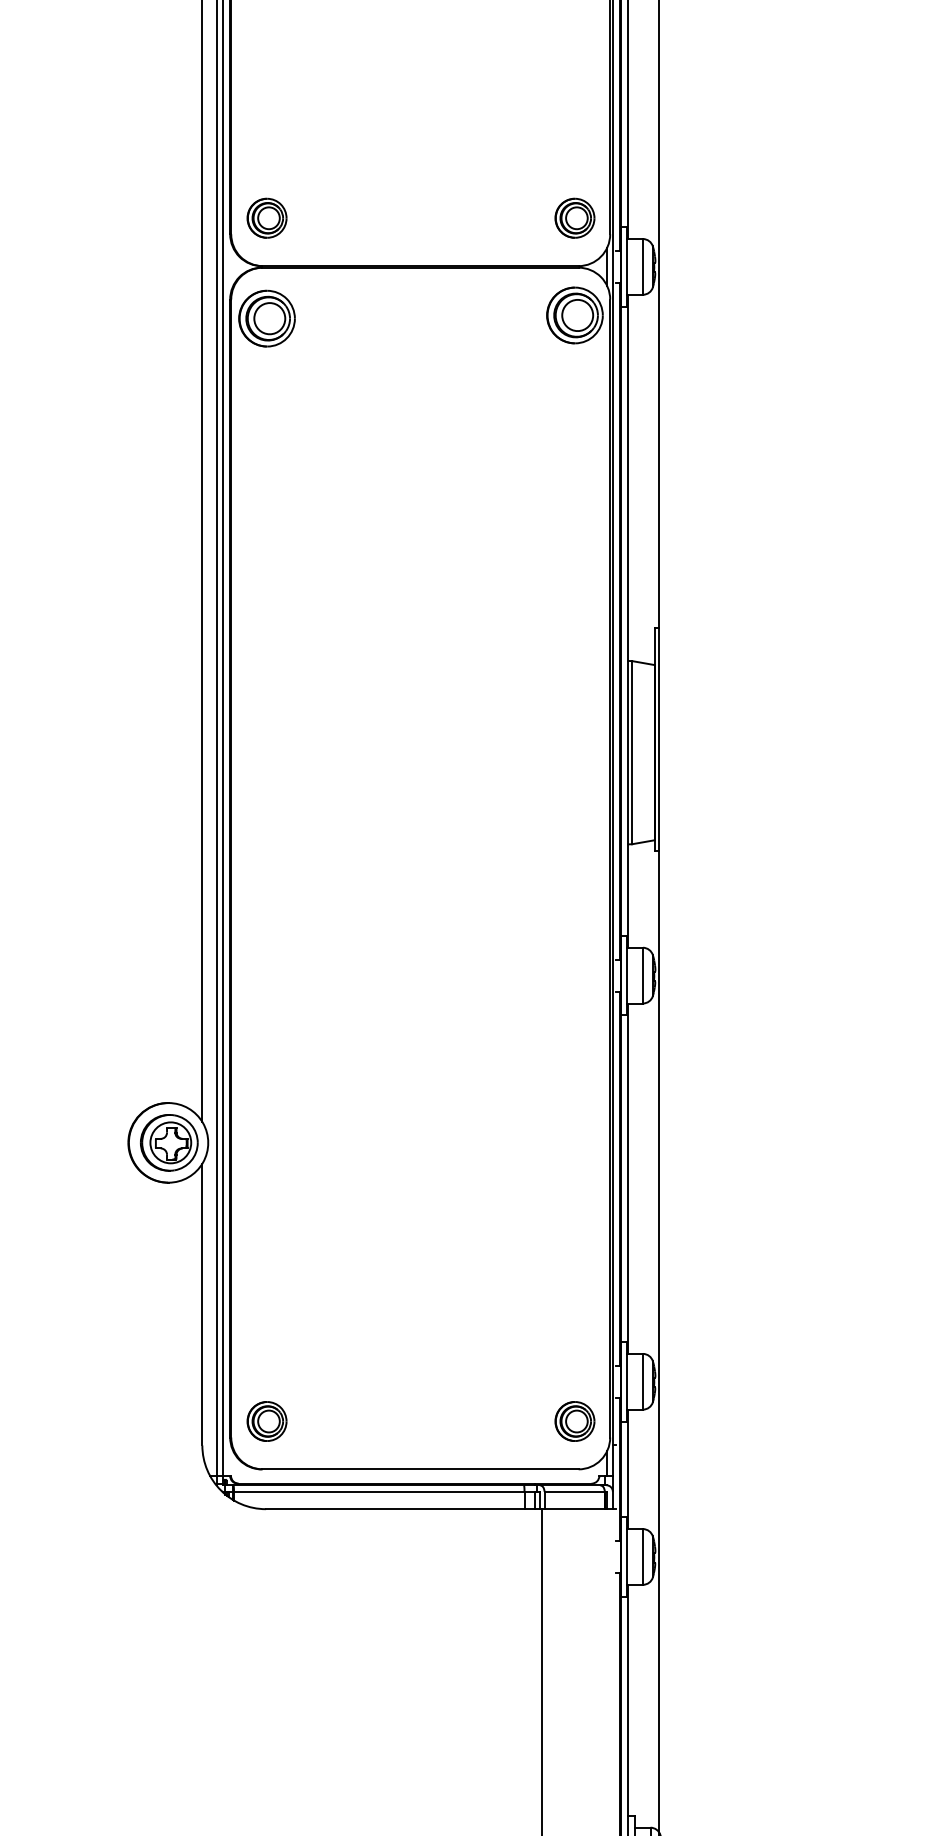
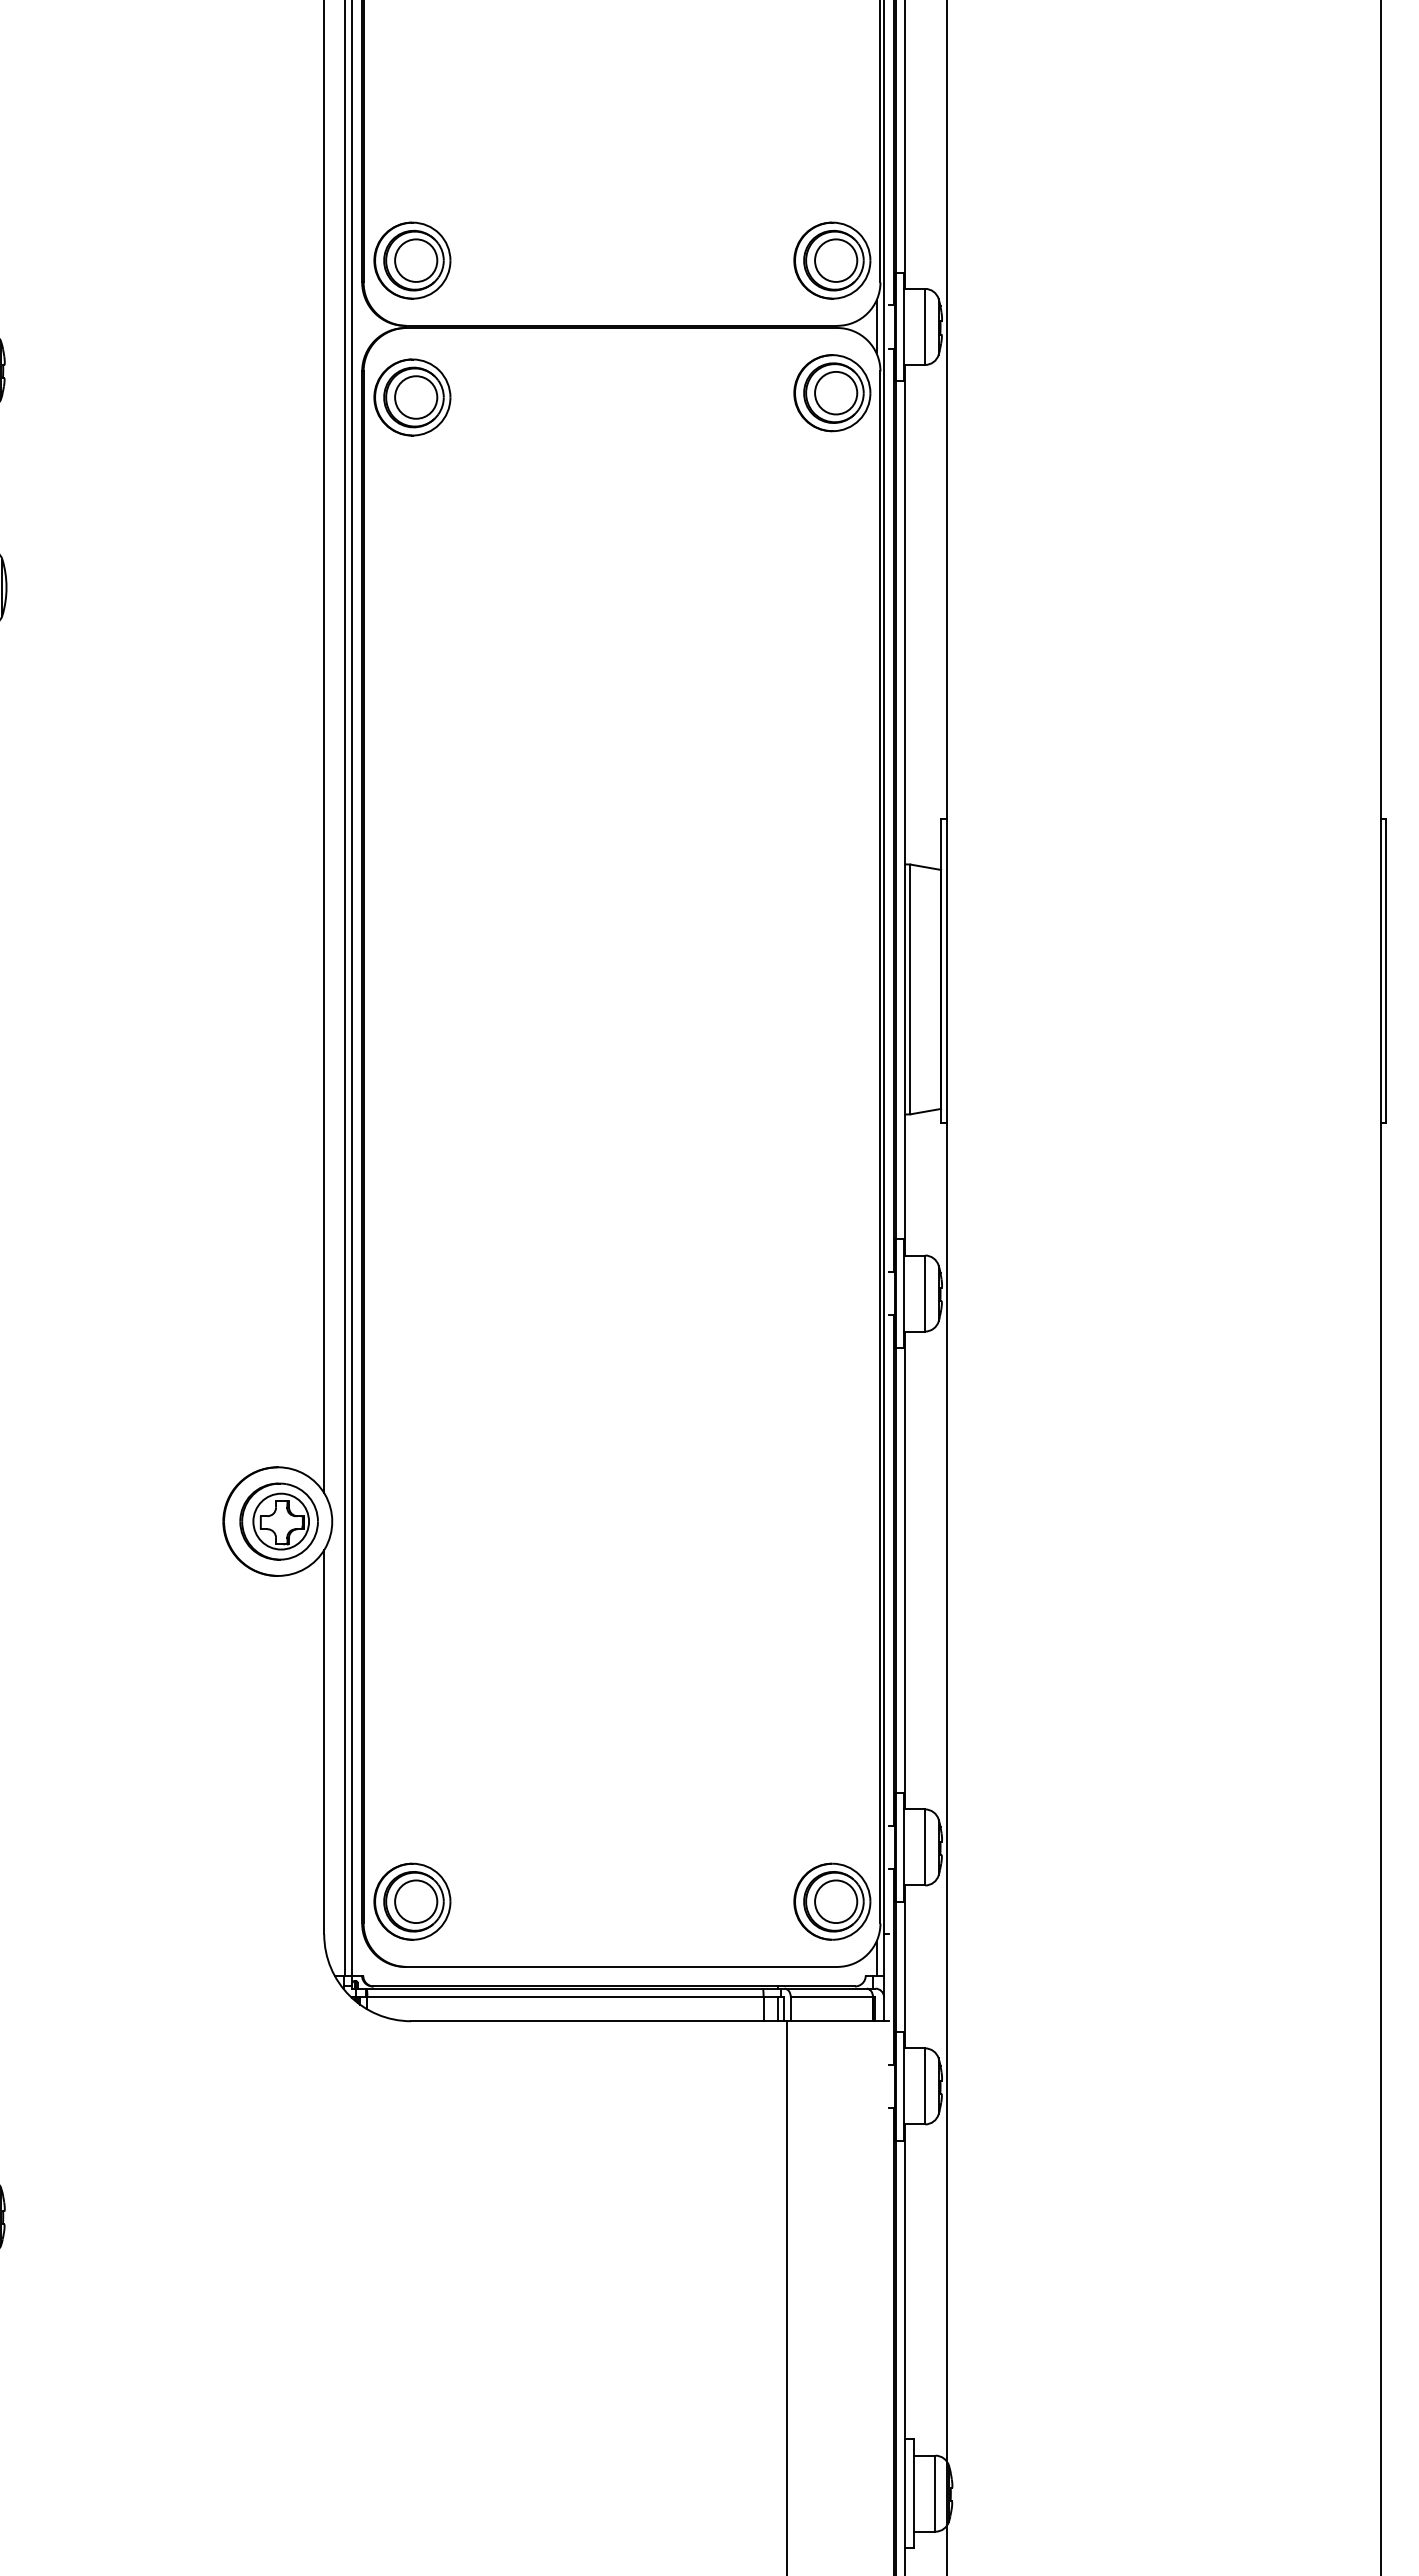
part: (267, 218) -> (412, 260), size x1.43
part: (575, 218) -> (832, 260), size x1.43
part: (267, 1421) -> (412, 1901), size x1.43
part: (575, 1421) -> (832, 1901), size x1.43

